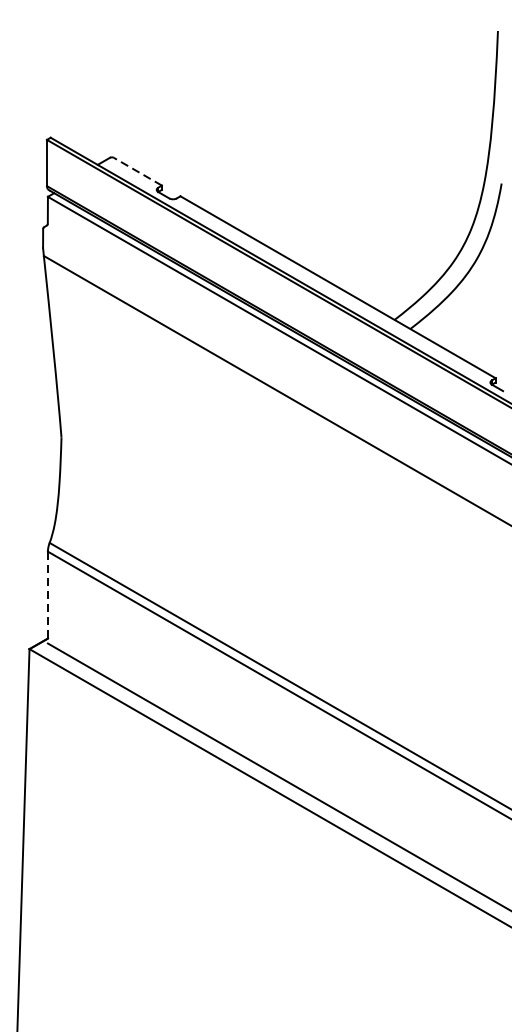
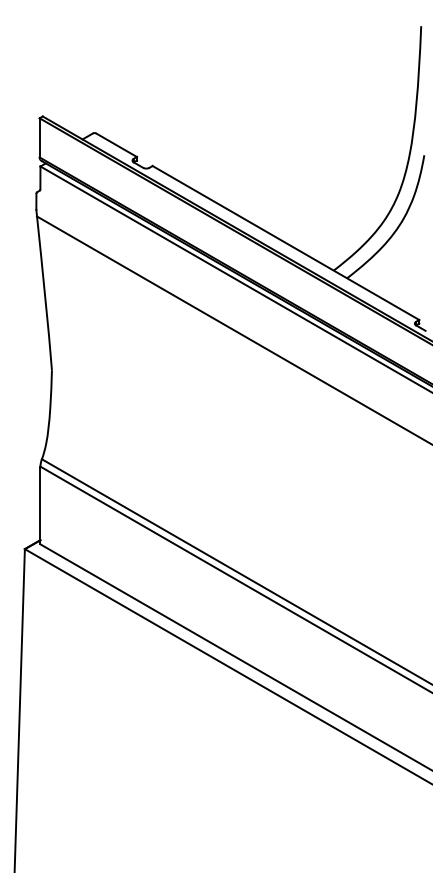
line: (137, 172) -> (116, 145), dashed -> solid
line: (47, 597) -> (40, 505), dashed -> solid

